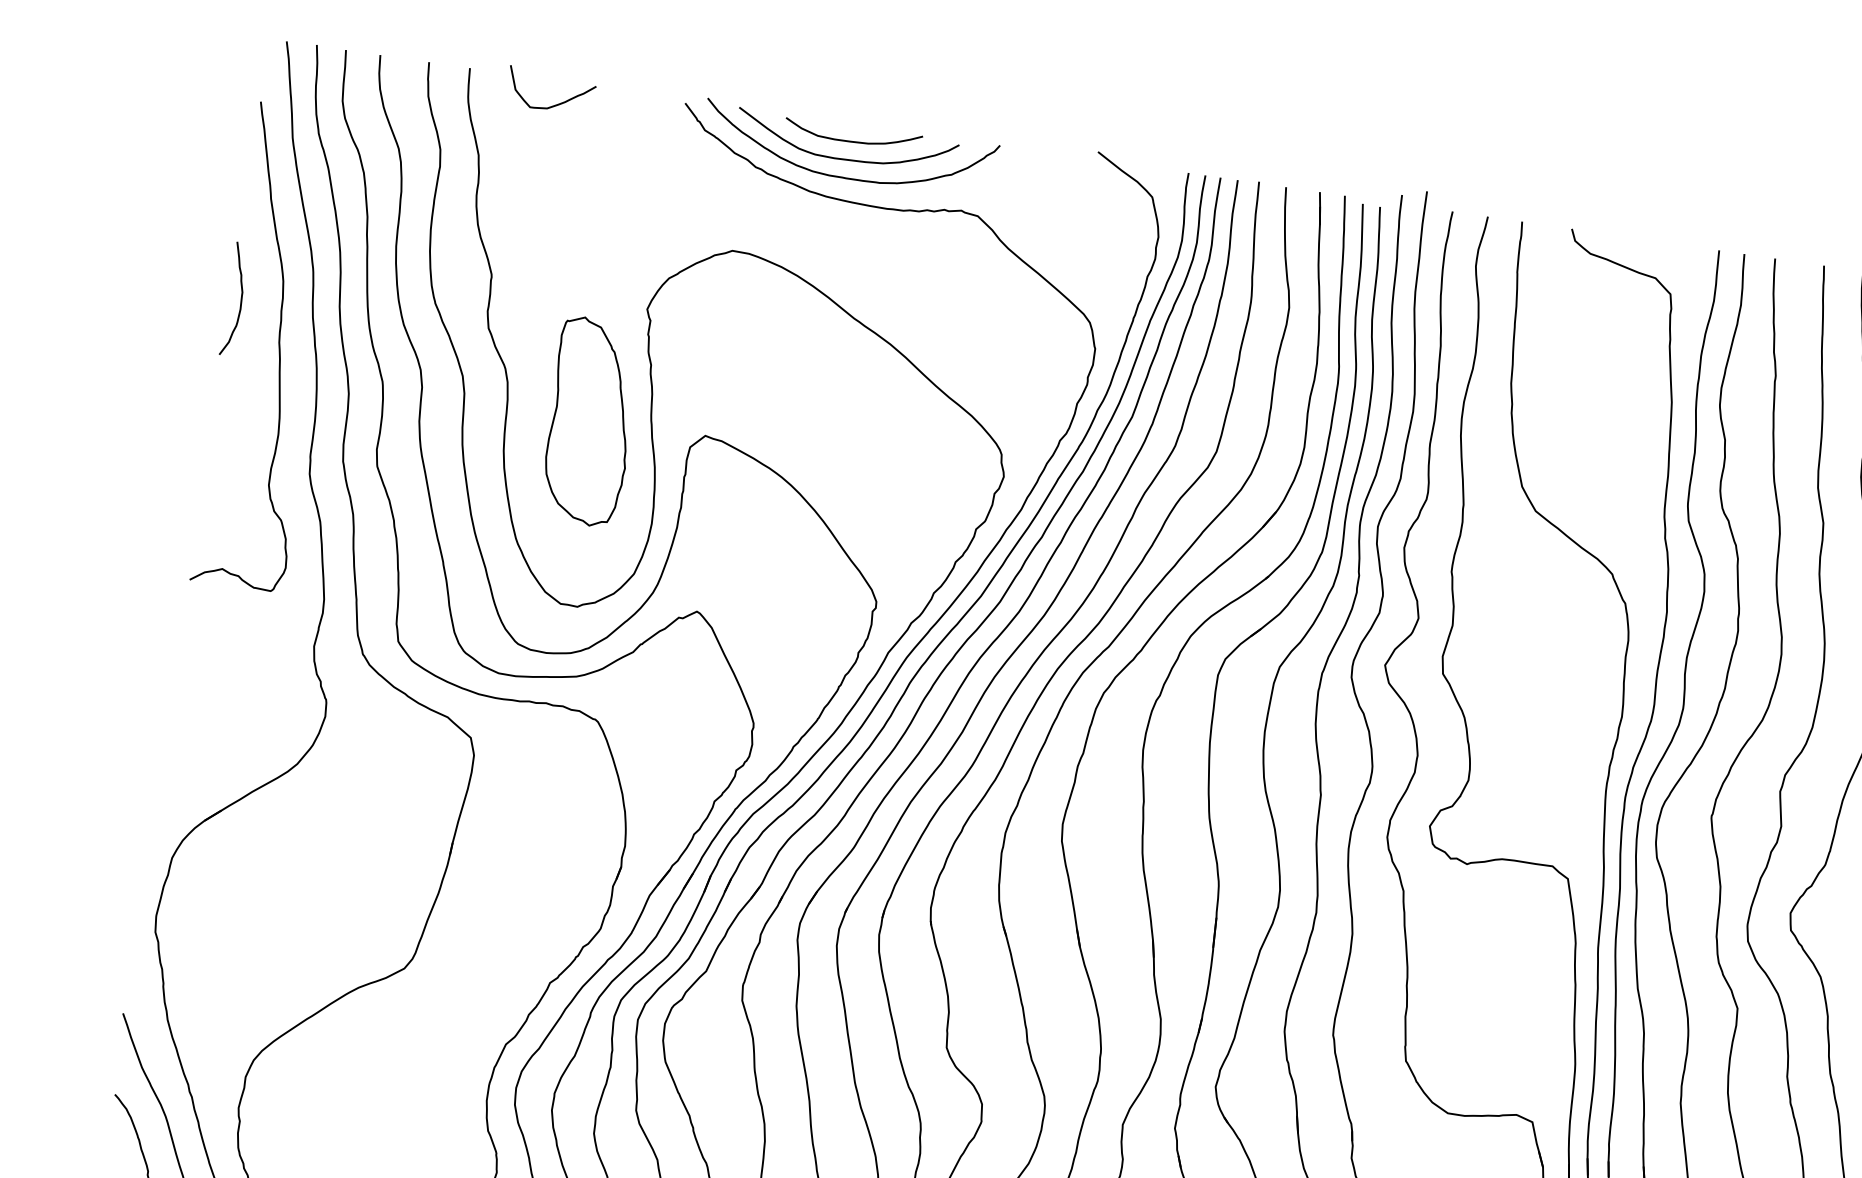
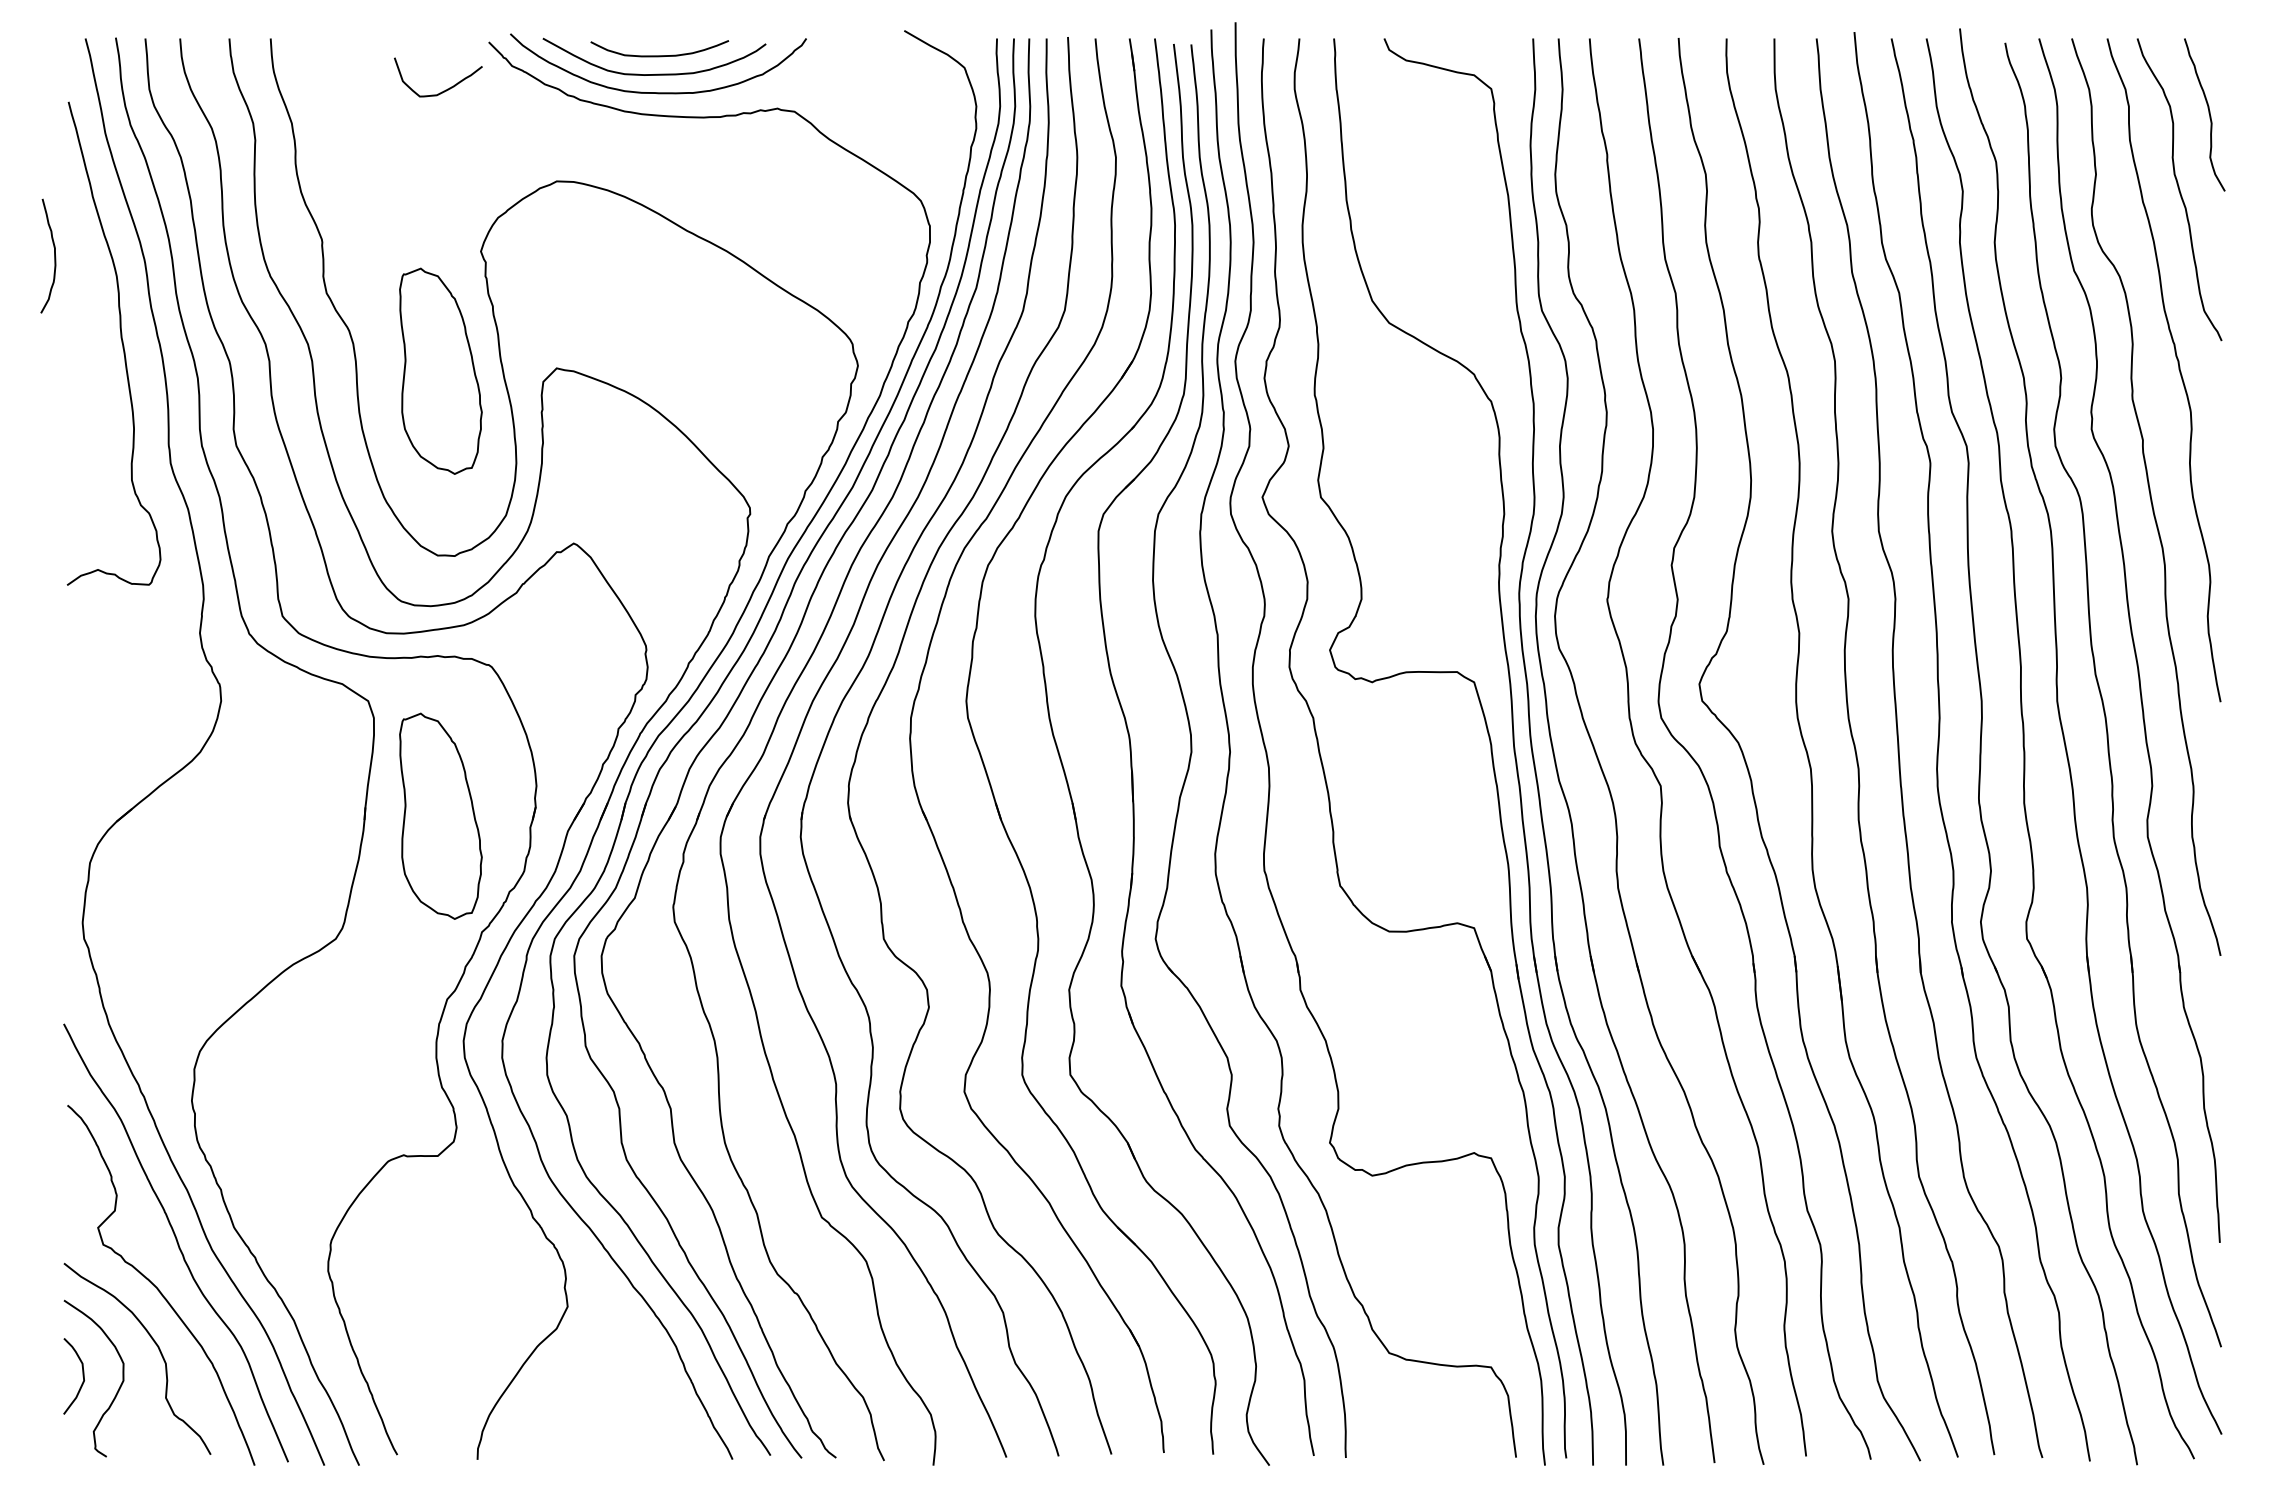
curve: (556, 103) -> (445, 89), moved
curve: (240, 299) -> (54, 255), moved
part: (525, 861) -> (440, 815), added

